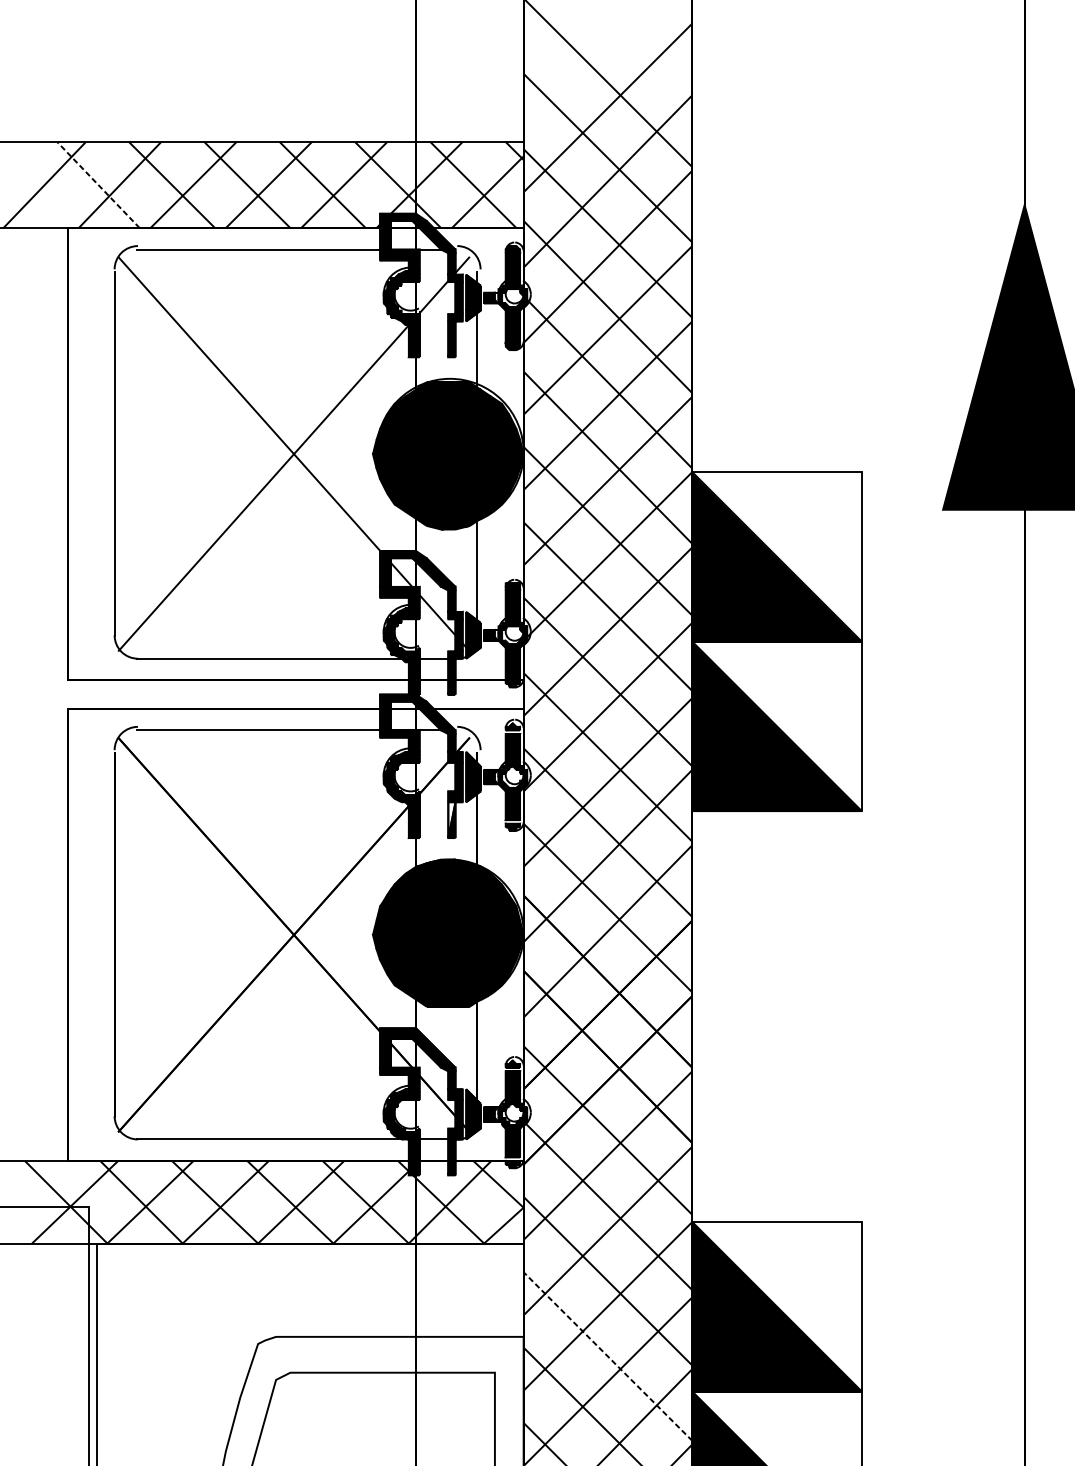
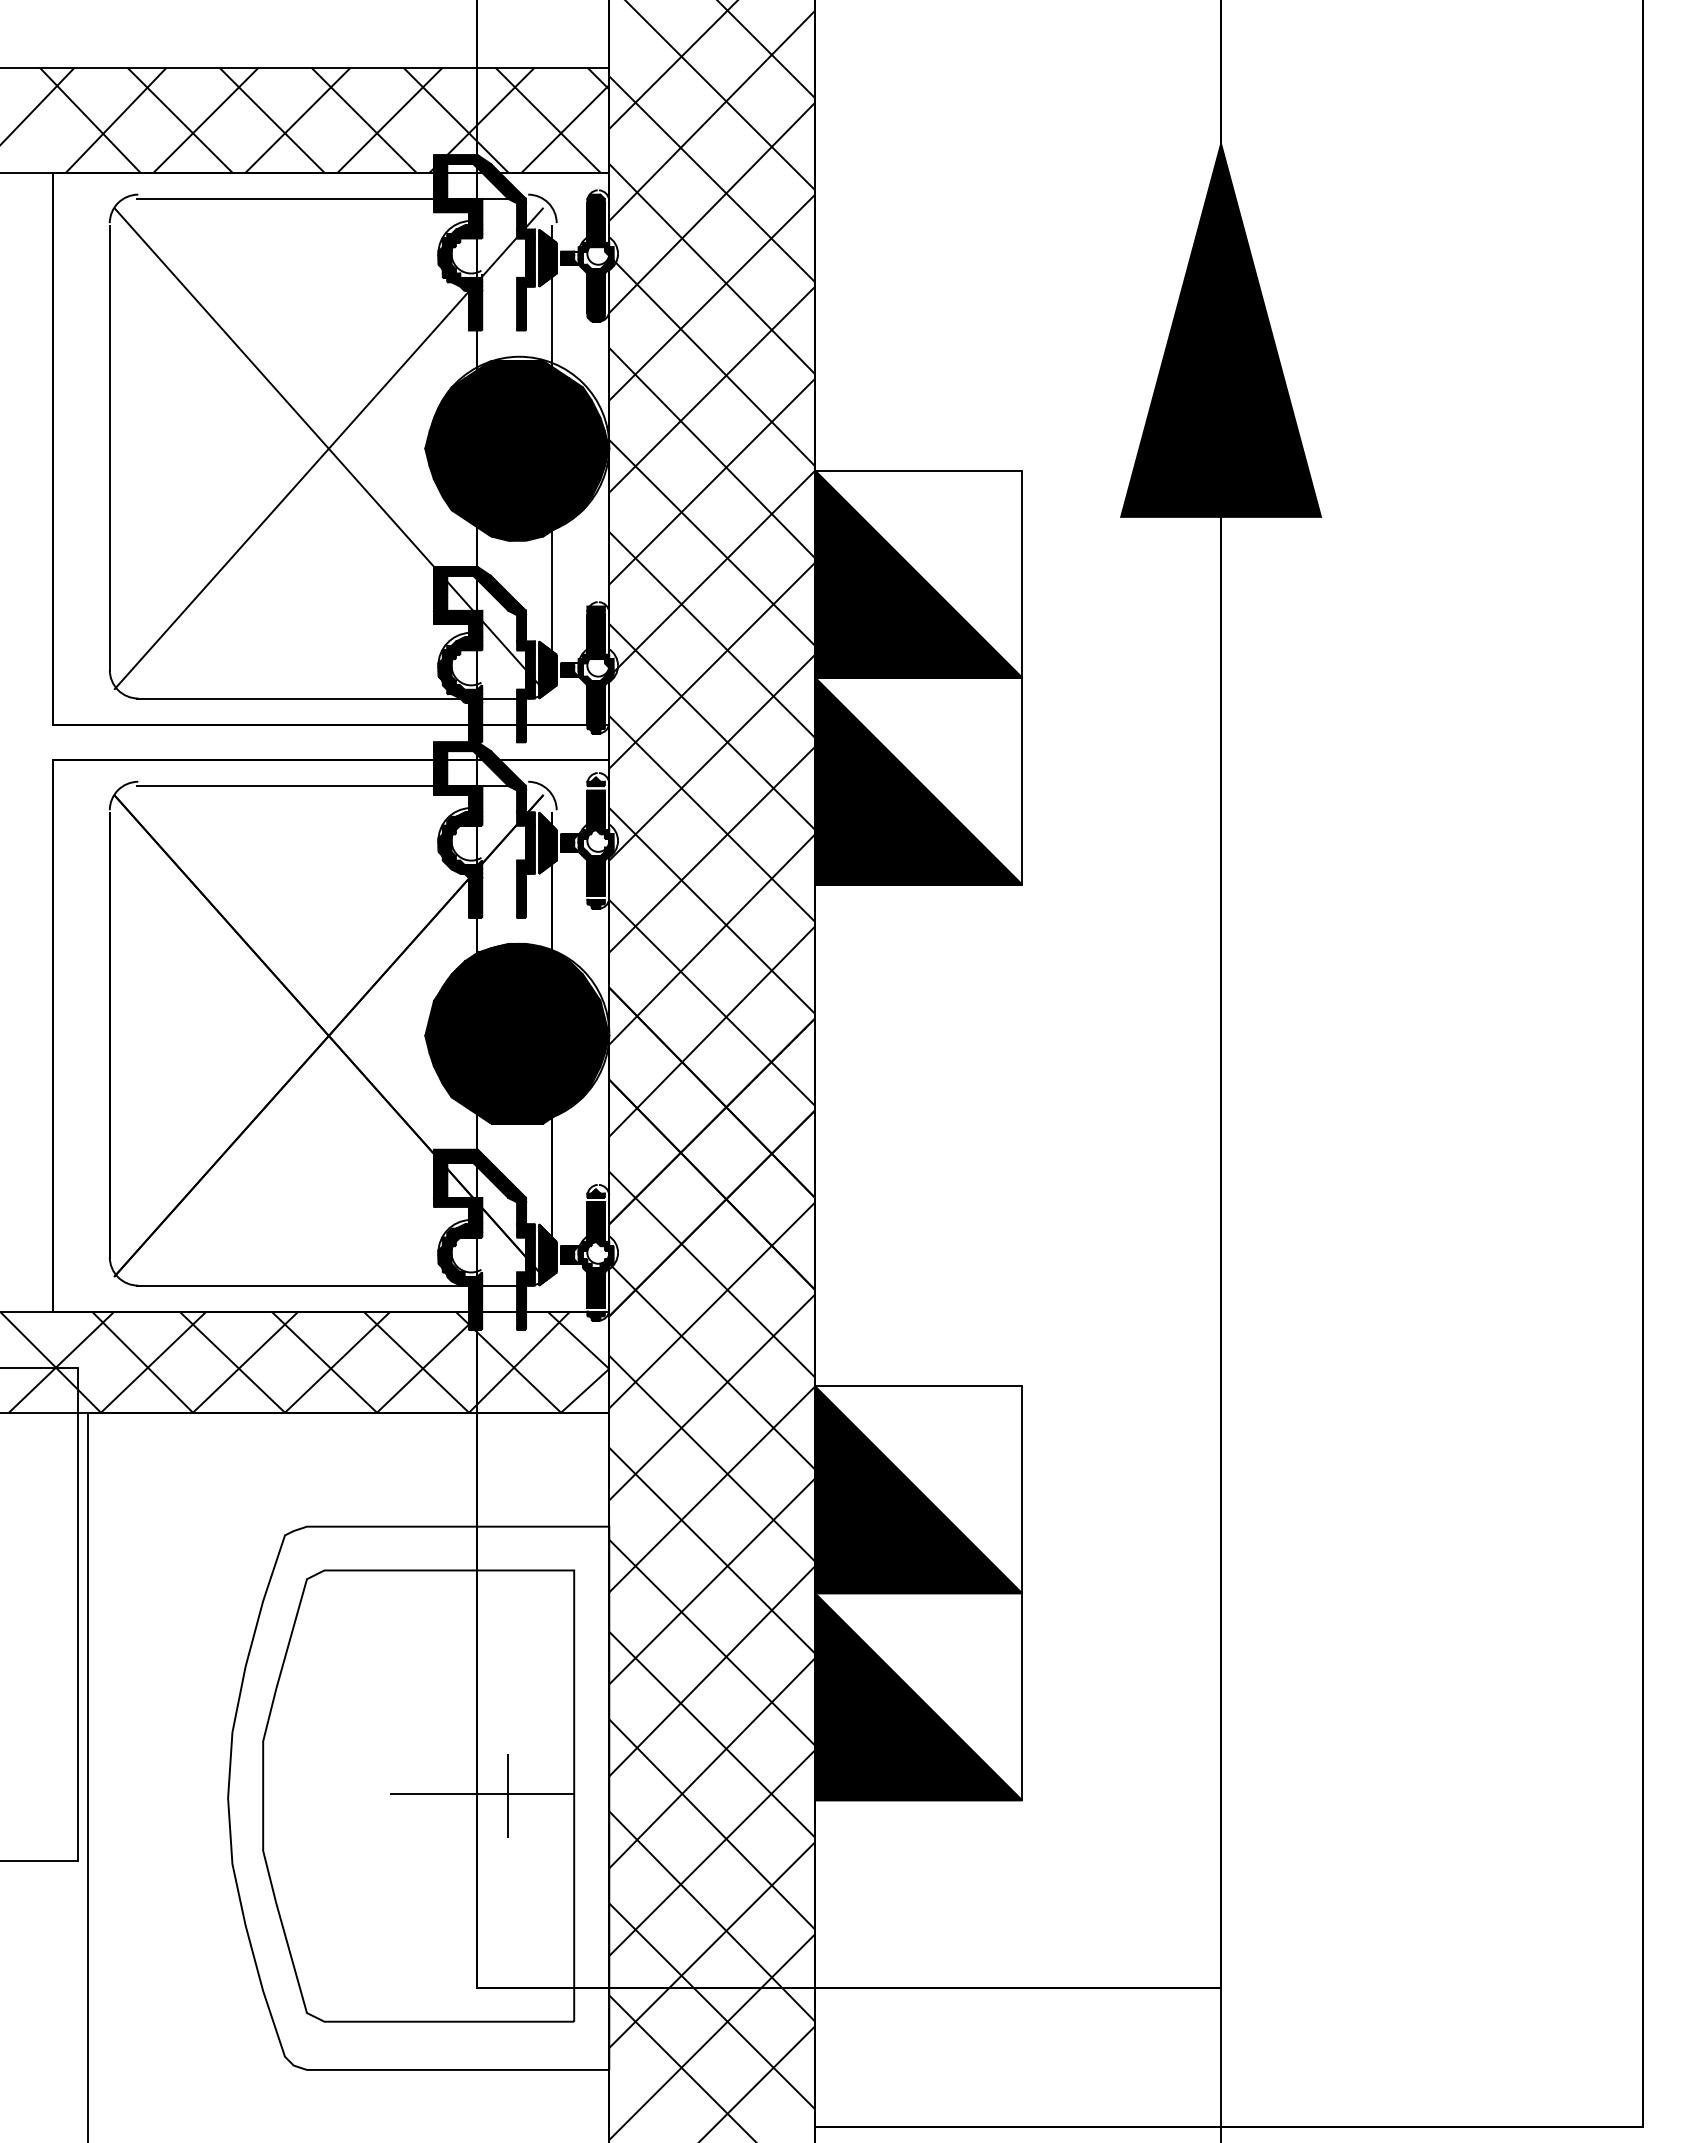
line: (98, 185) -> (90, 120), dashed -> solid
fill: (451, 819) -> (521, 895), added
line: (608, 1356) -> (712, 1550), dashed -> solid

